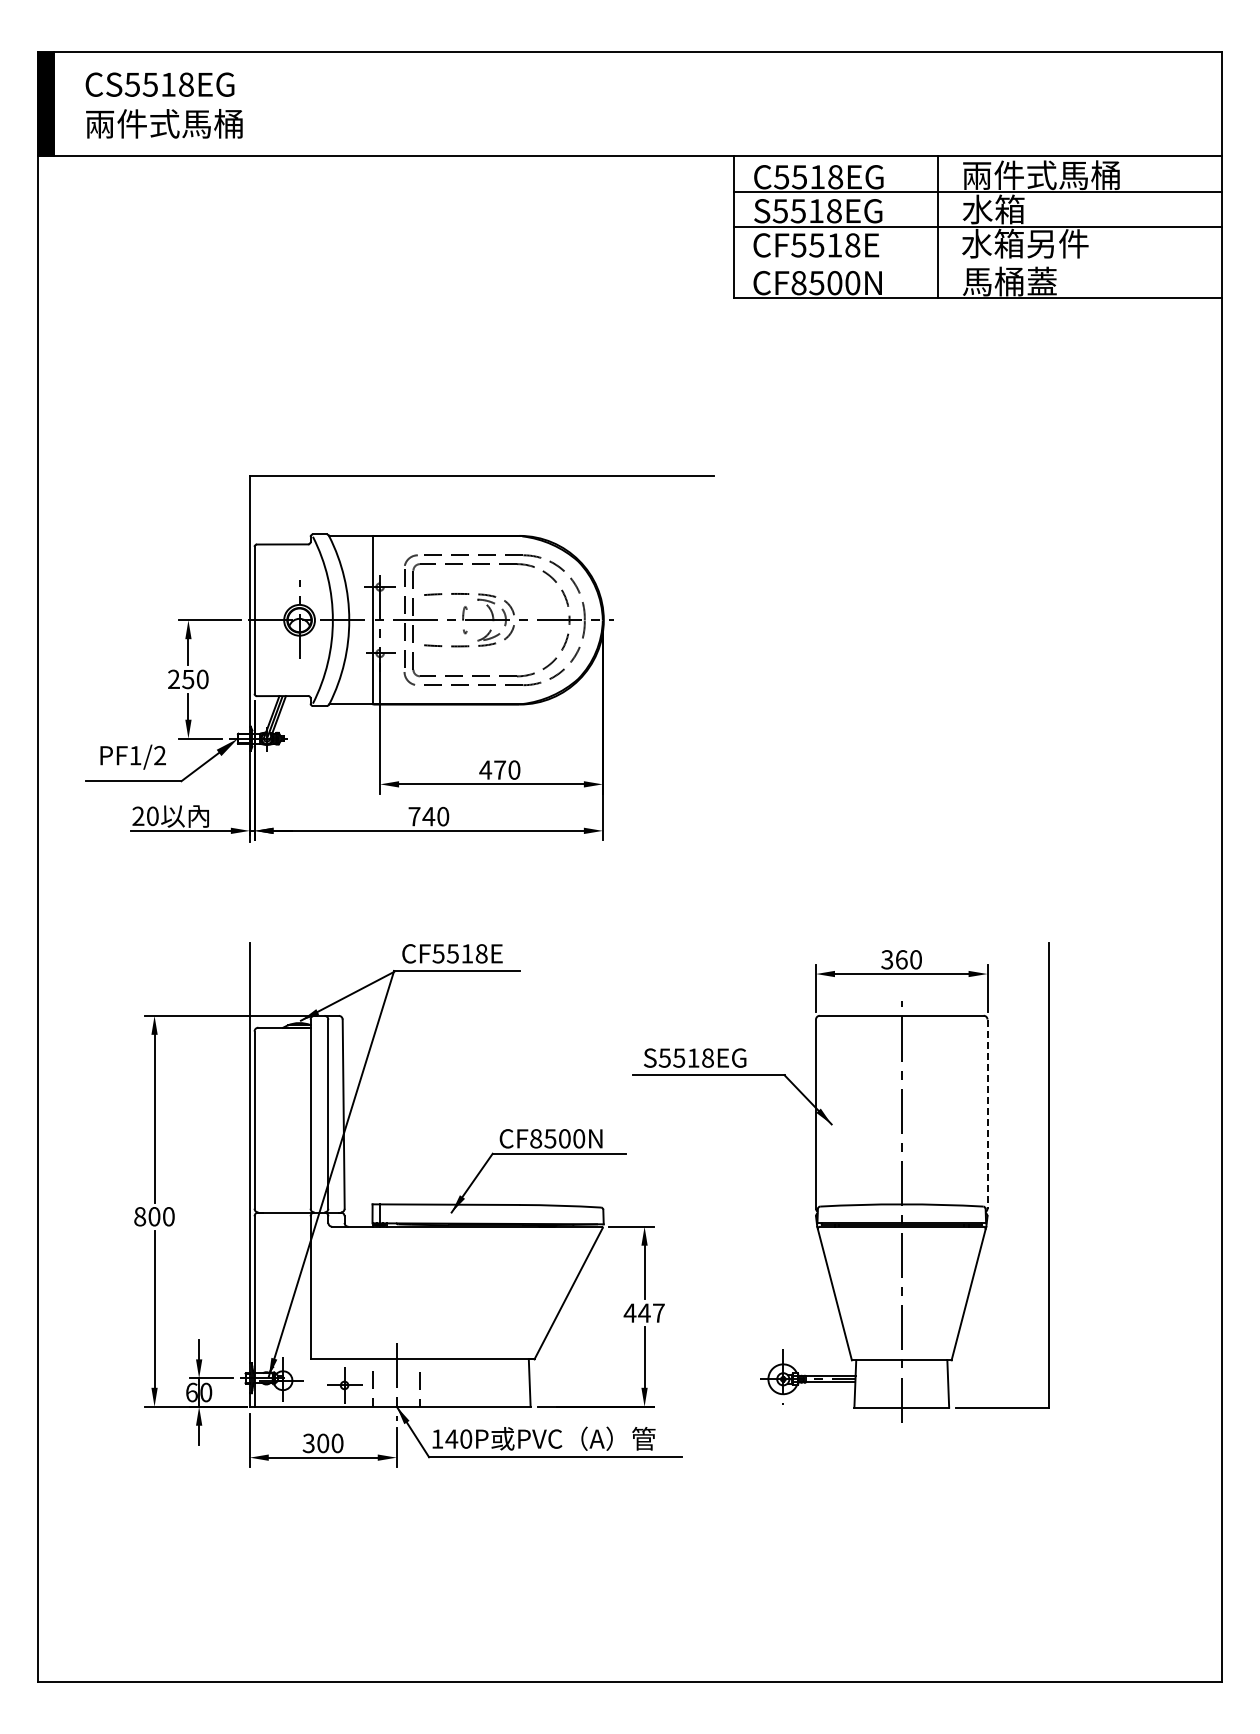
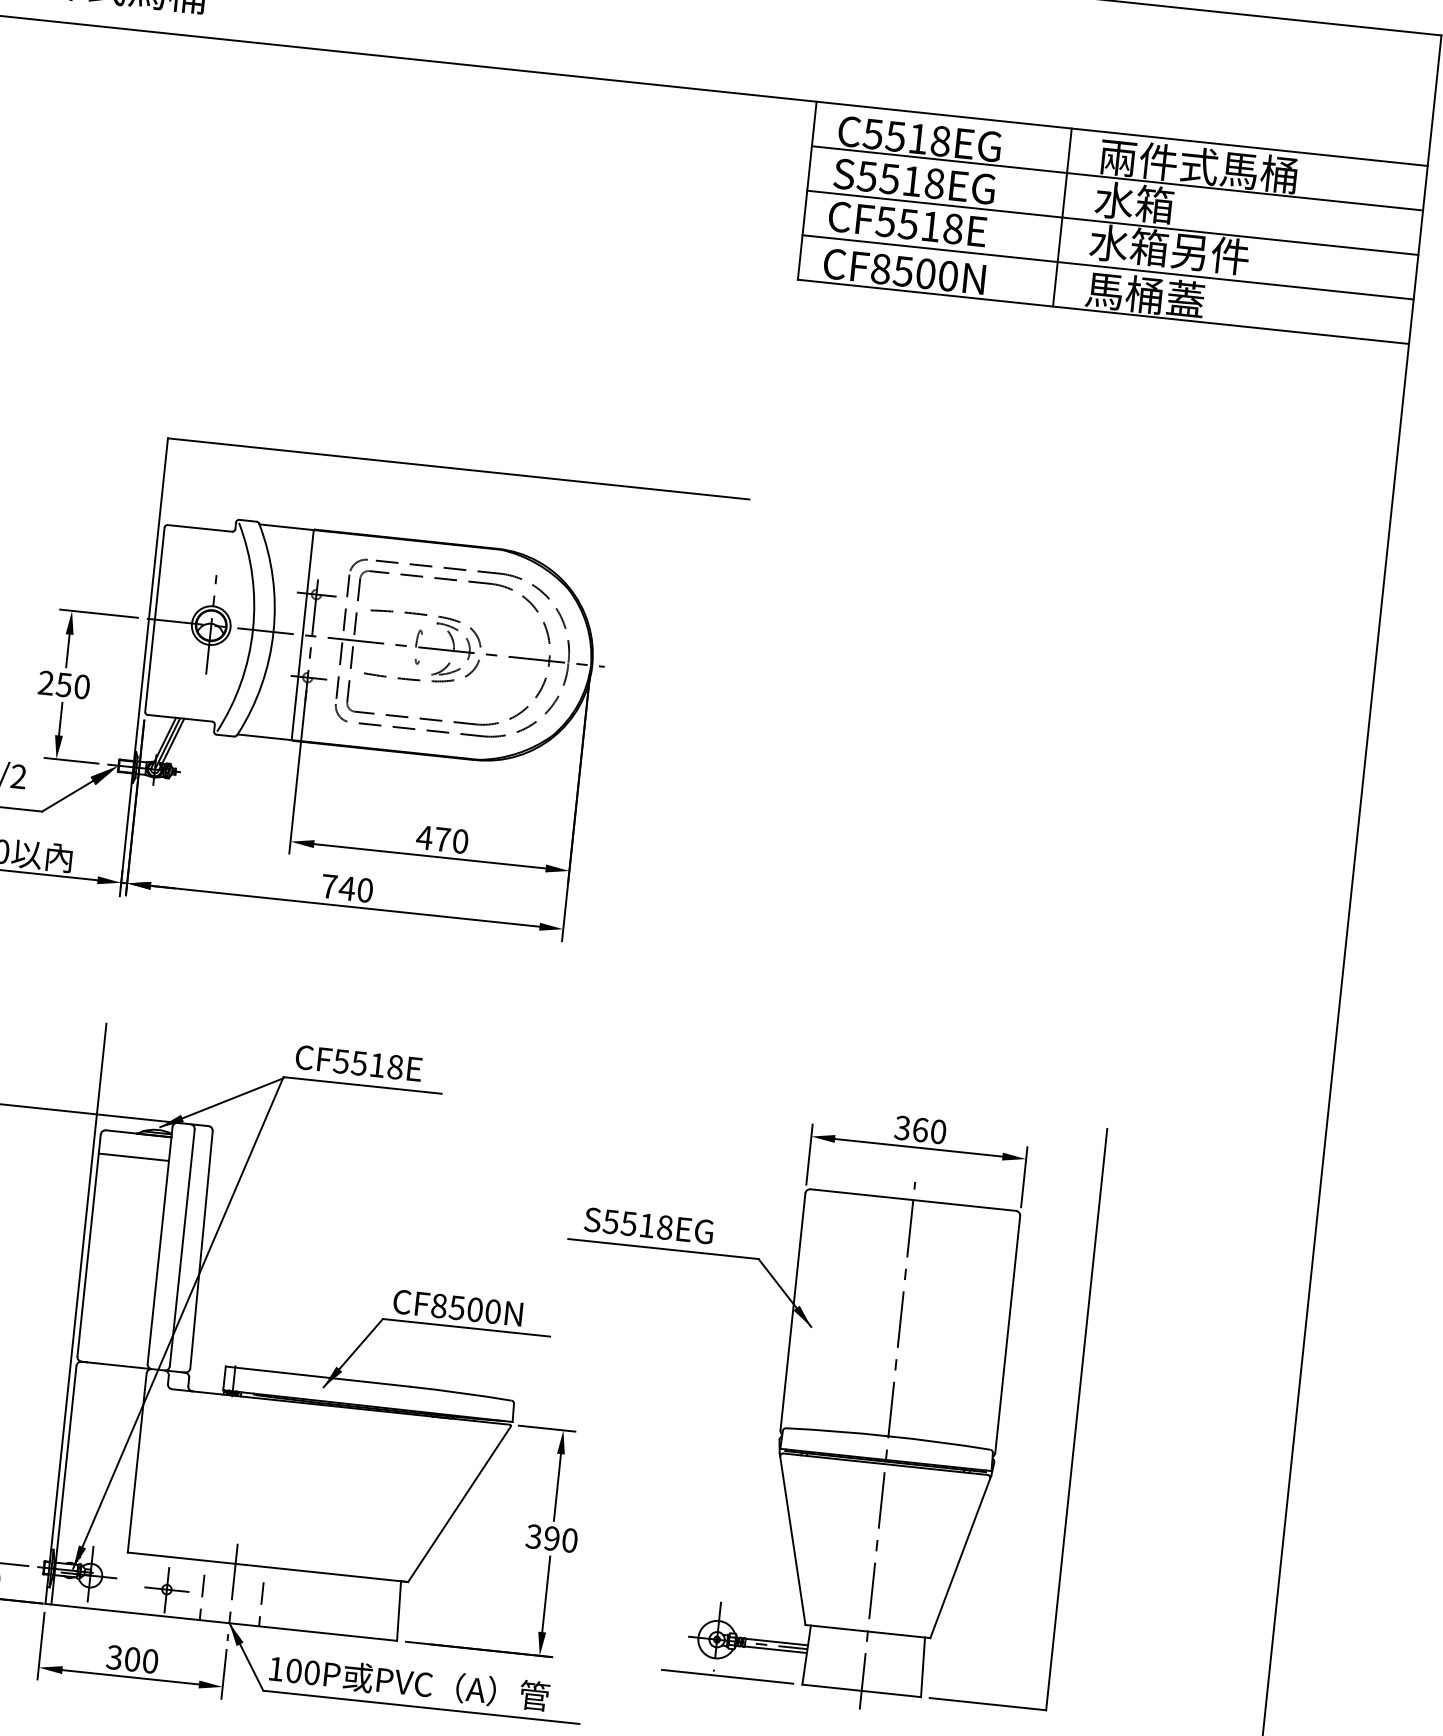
line: (978, 262) -> (1108, 266), added
line: (282, 1046) -> (133, 1157), added
line: (987, 1114) -> (1007, 1334), dashed -> solid
text: (643, 1312) -> (550, 1537), 447 -> 390
line: (794, 1407) -> (727, 1676), added
text: (451, 1438) -> (293, 1670), 140P -> 100P

